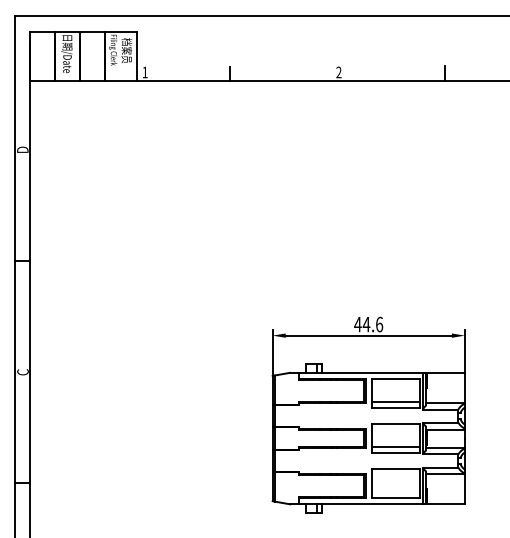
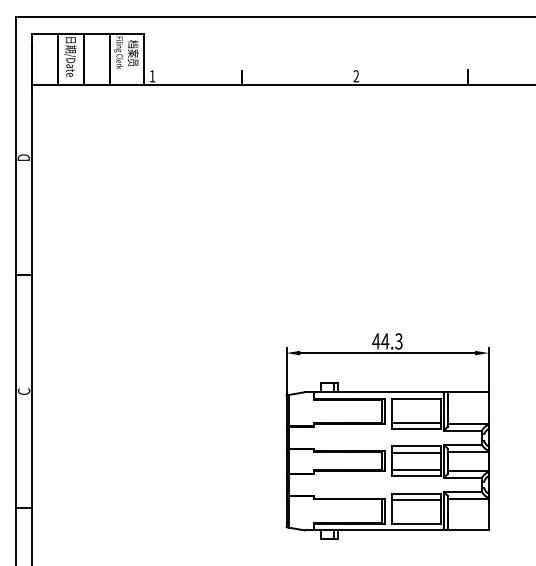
text: (379, 324) -> (398, 341), 44.6 -> 44.3
line: (395, 430) -> (415, 452), added
line: (395, 475) -> (415, 500), added

